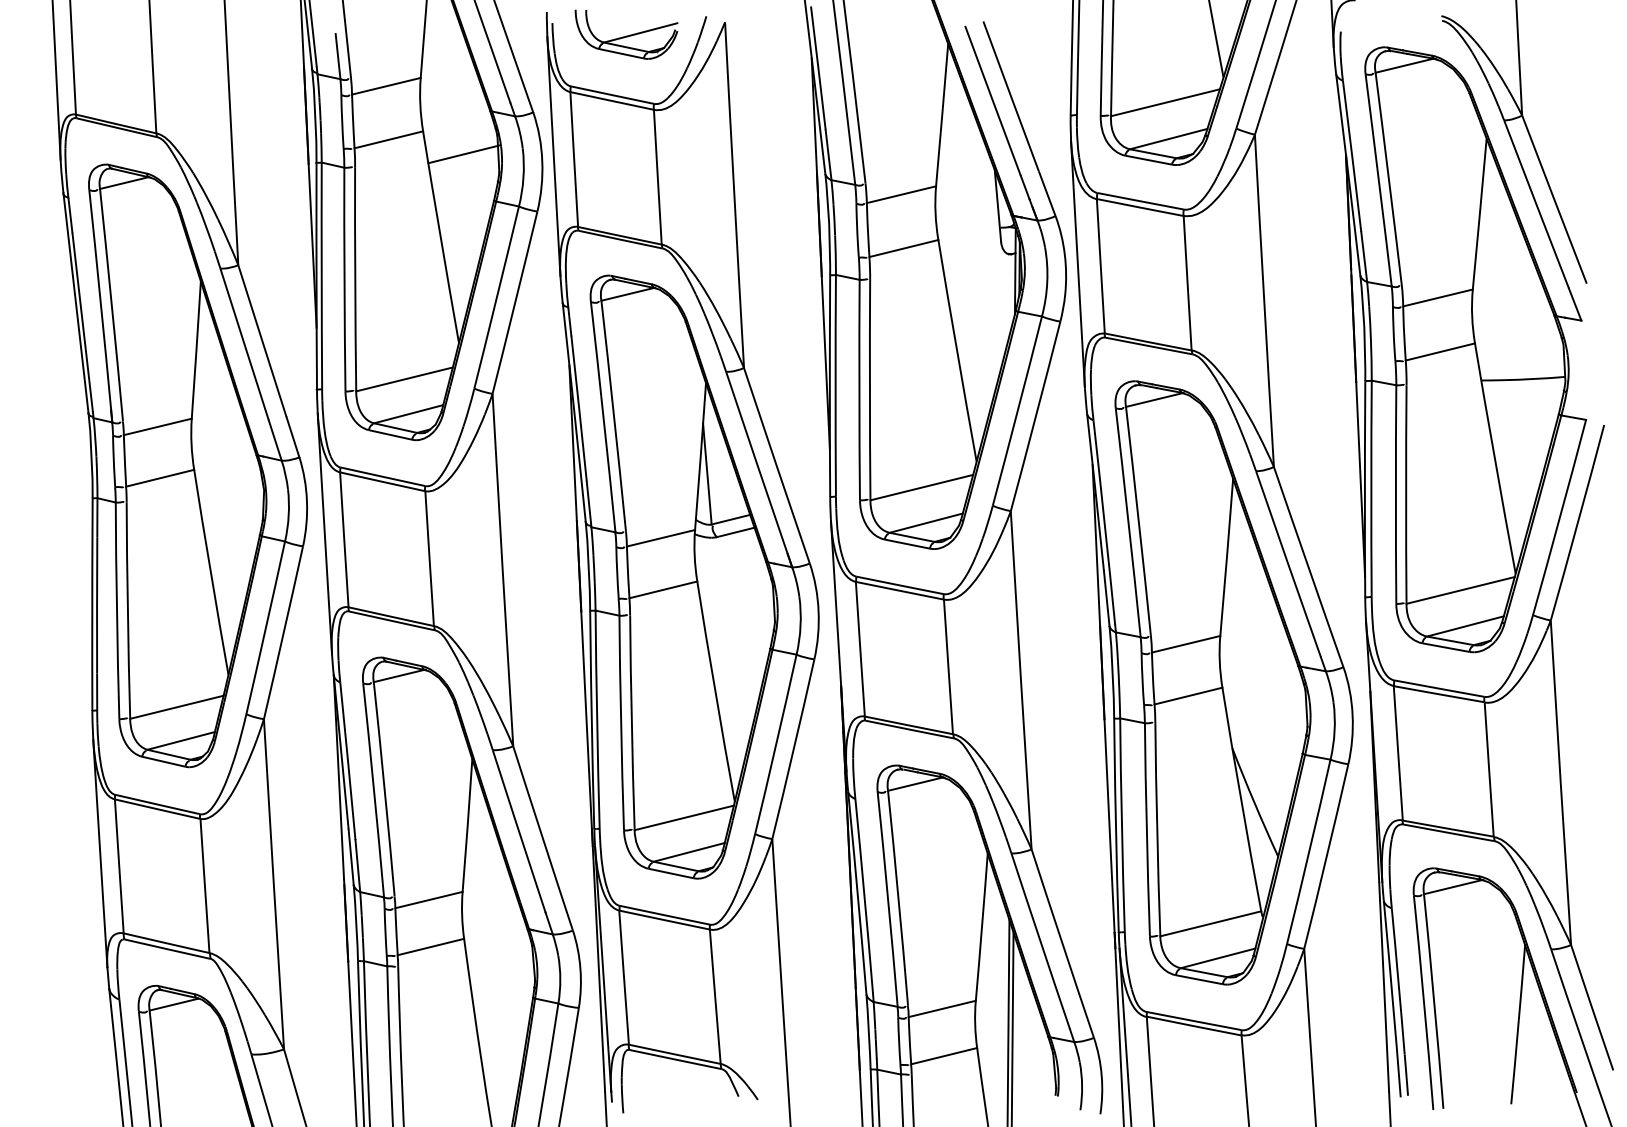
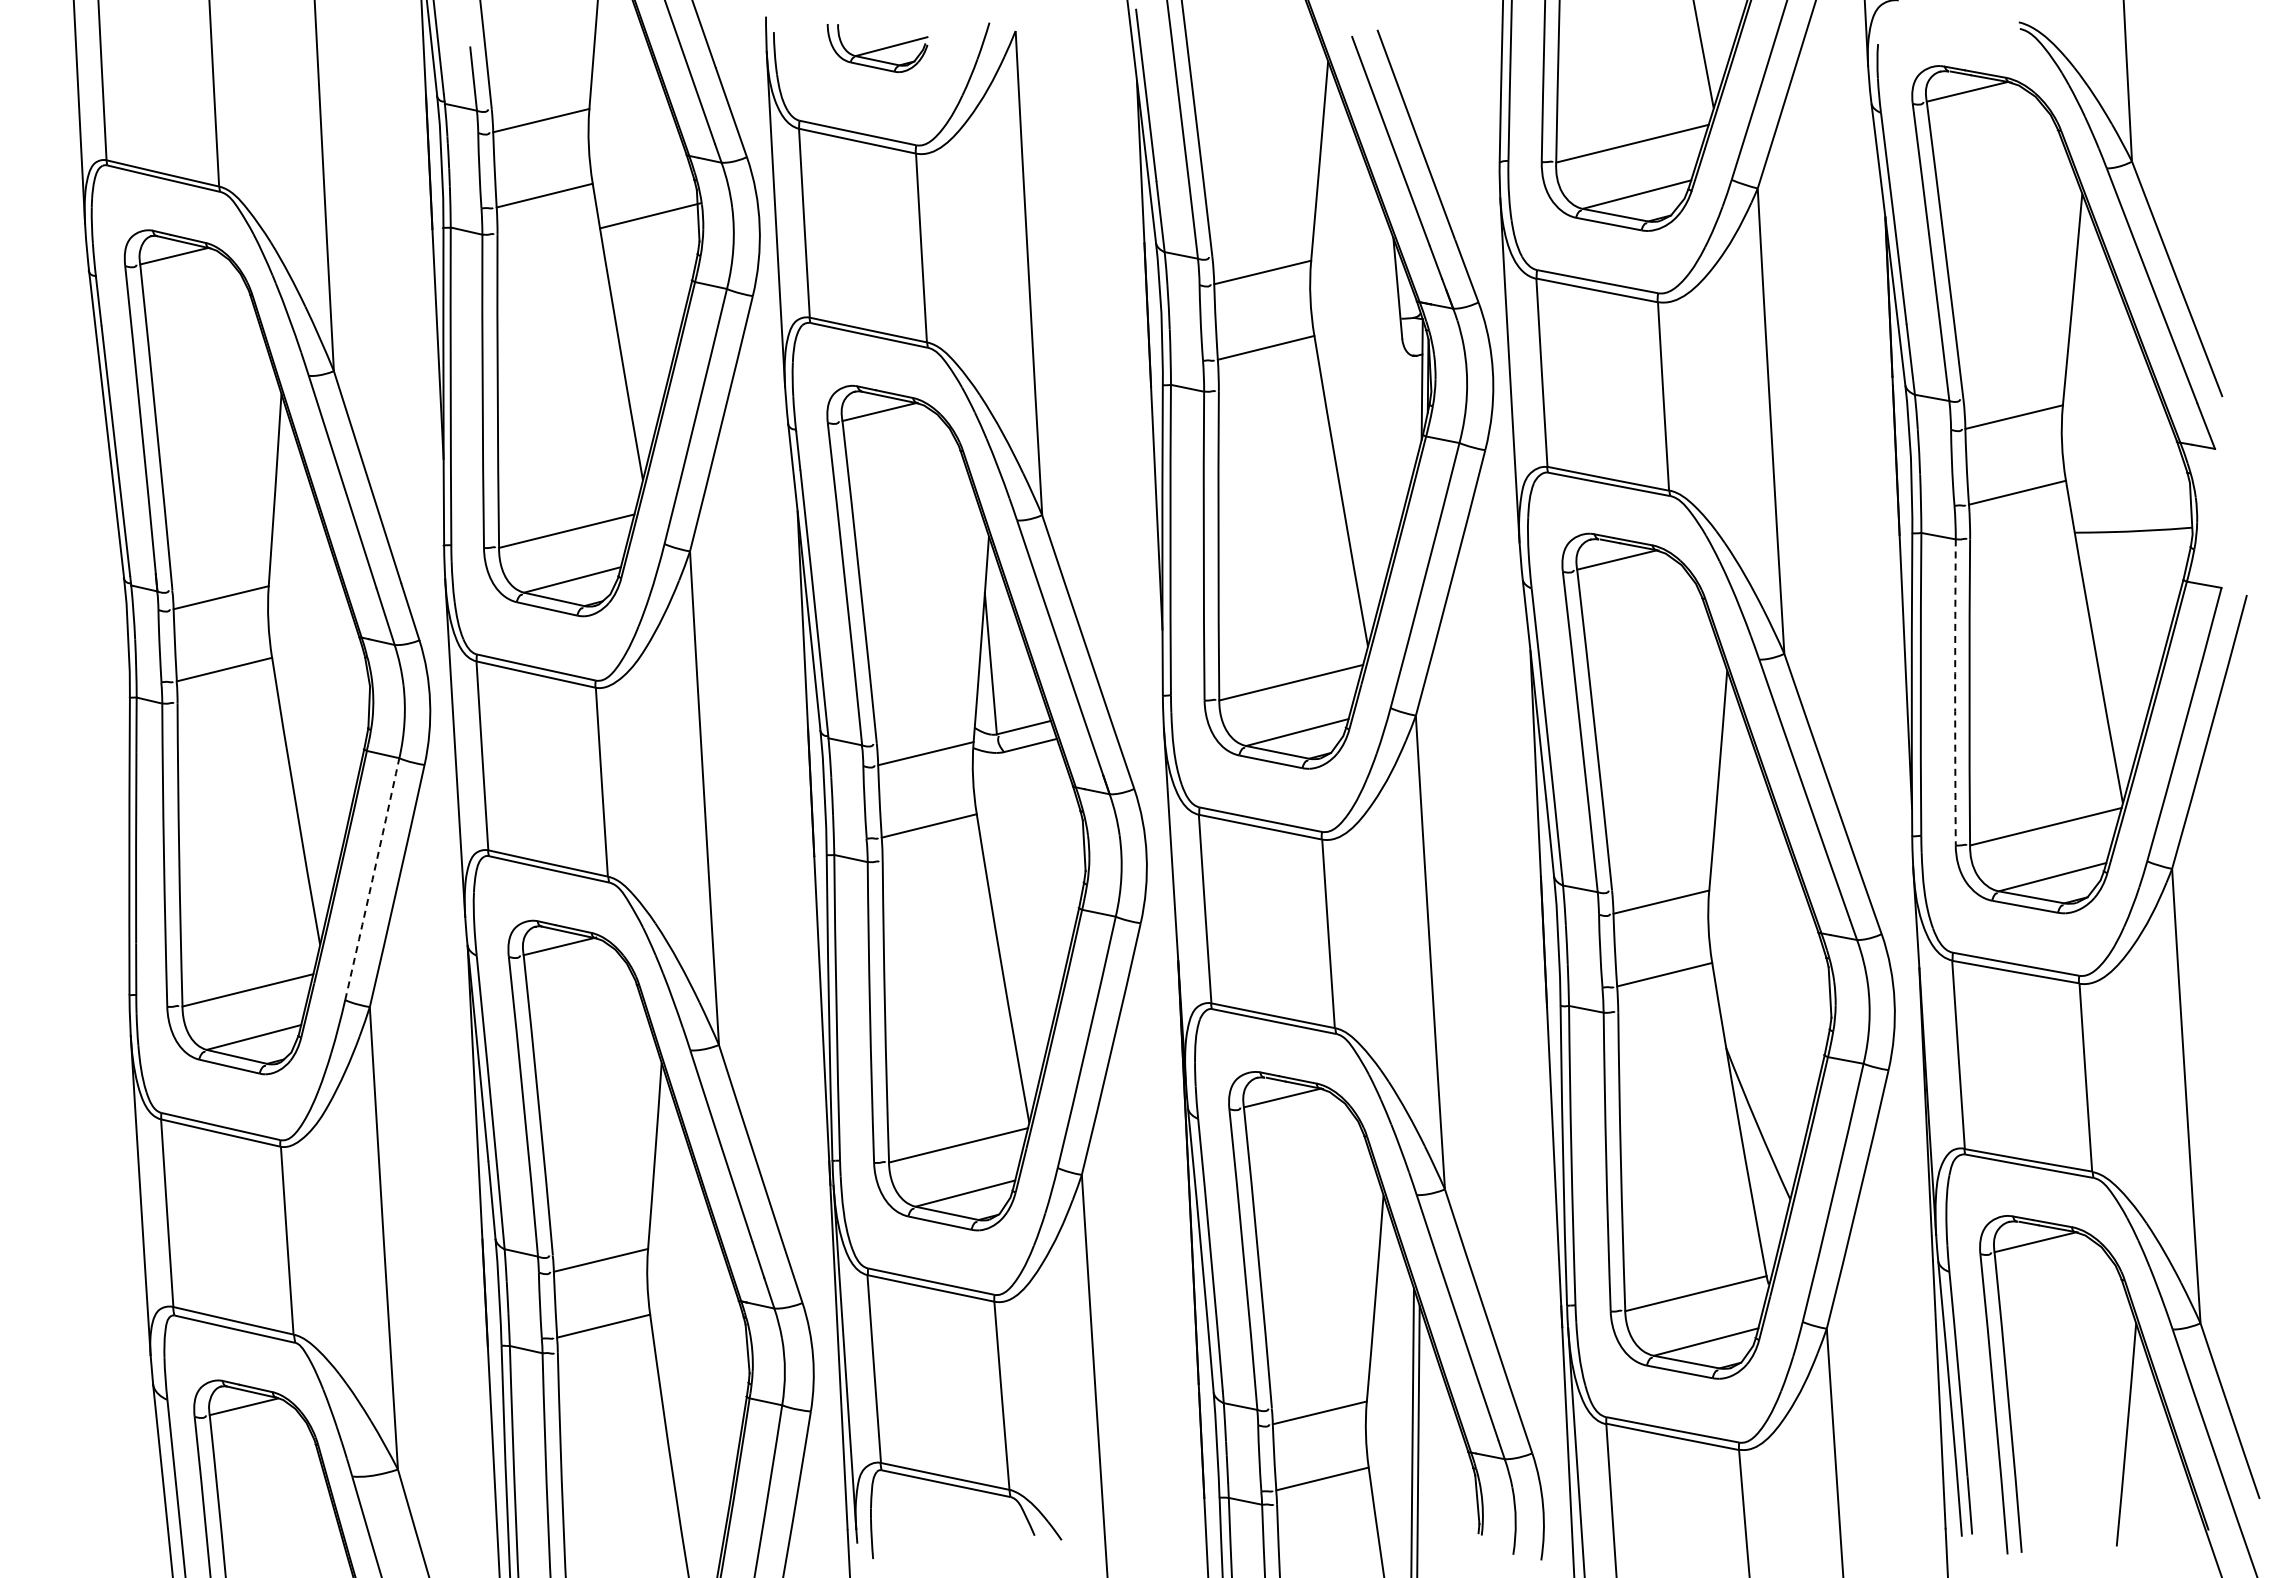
part: (626, 34) -> (877, 48), size x0.7
arc: (1396, 494) -> (1955, 692), solid -> dashed
arc: (265, 628) -> (372, 879), solid -> dashed

